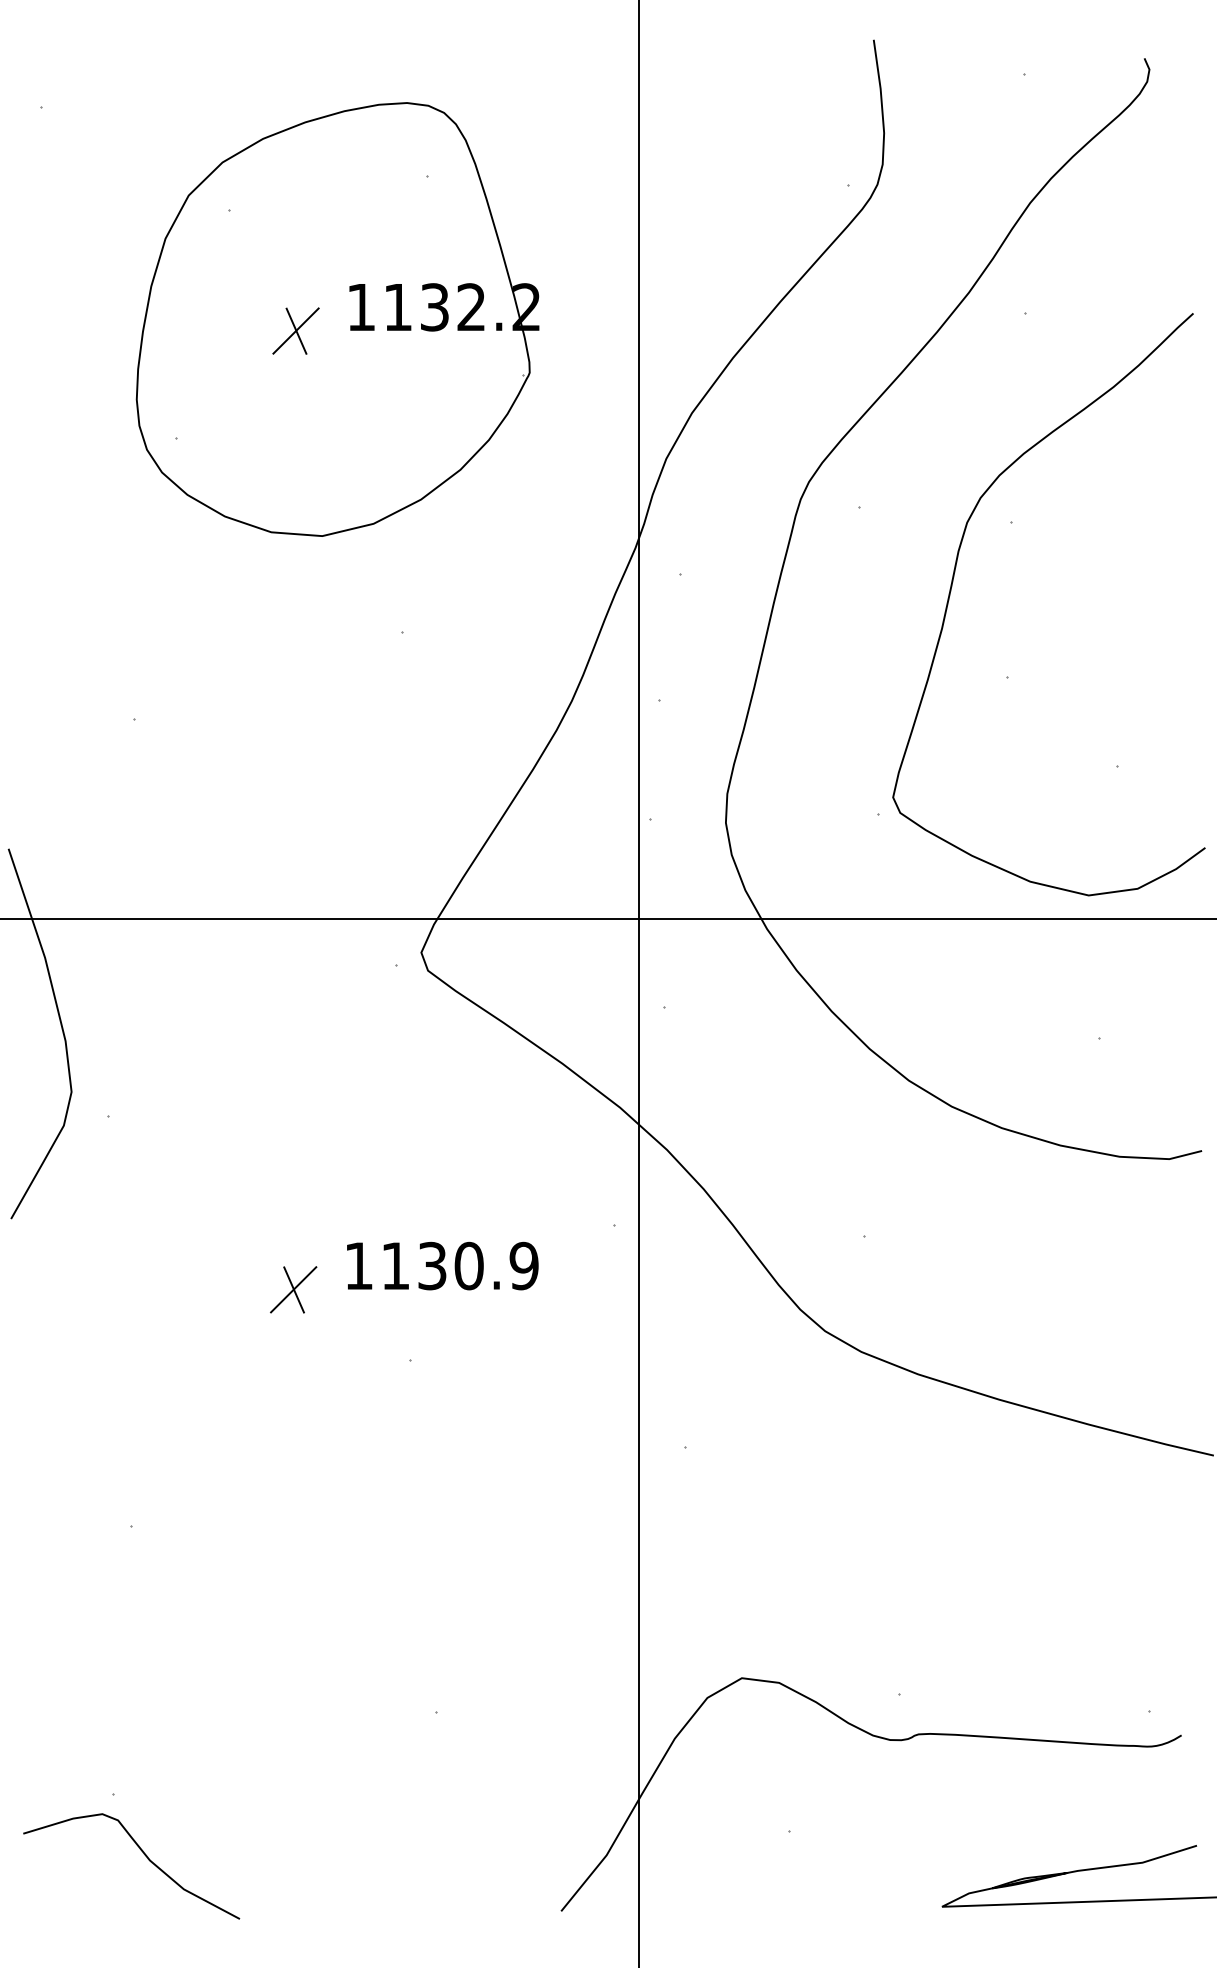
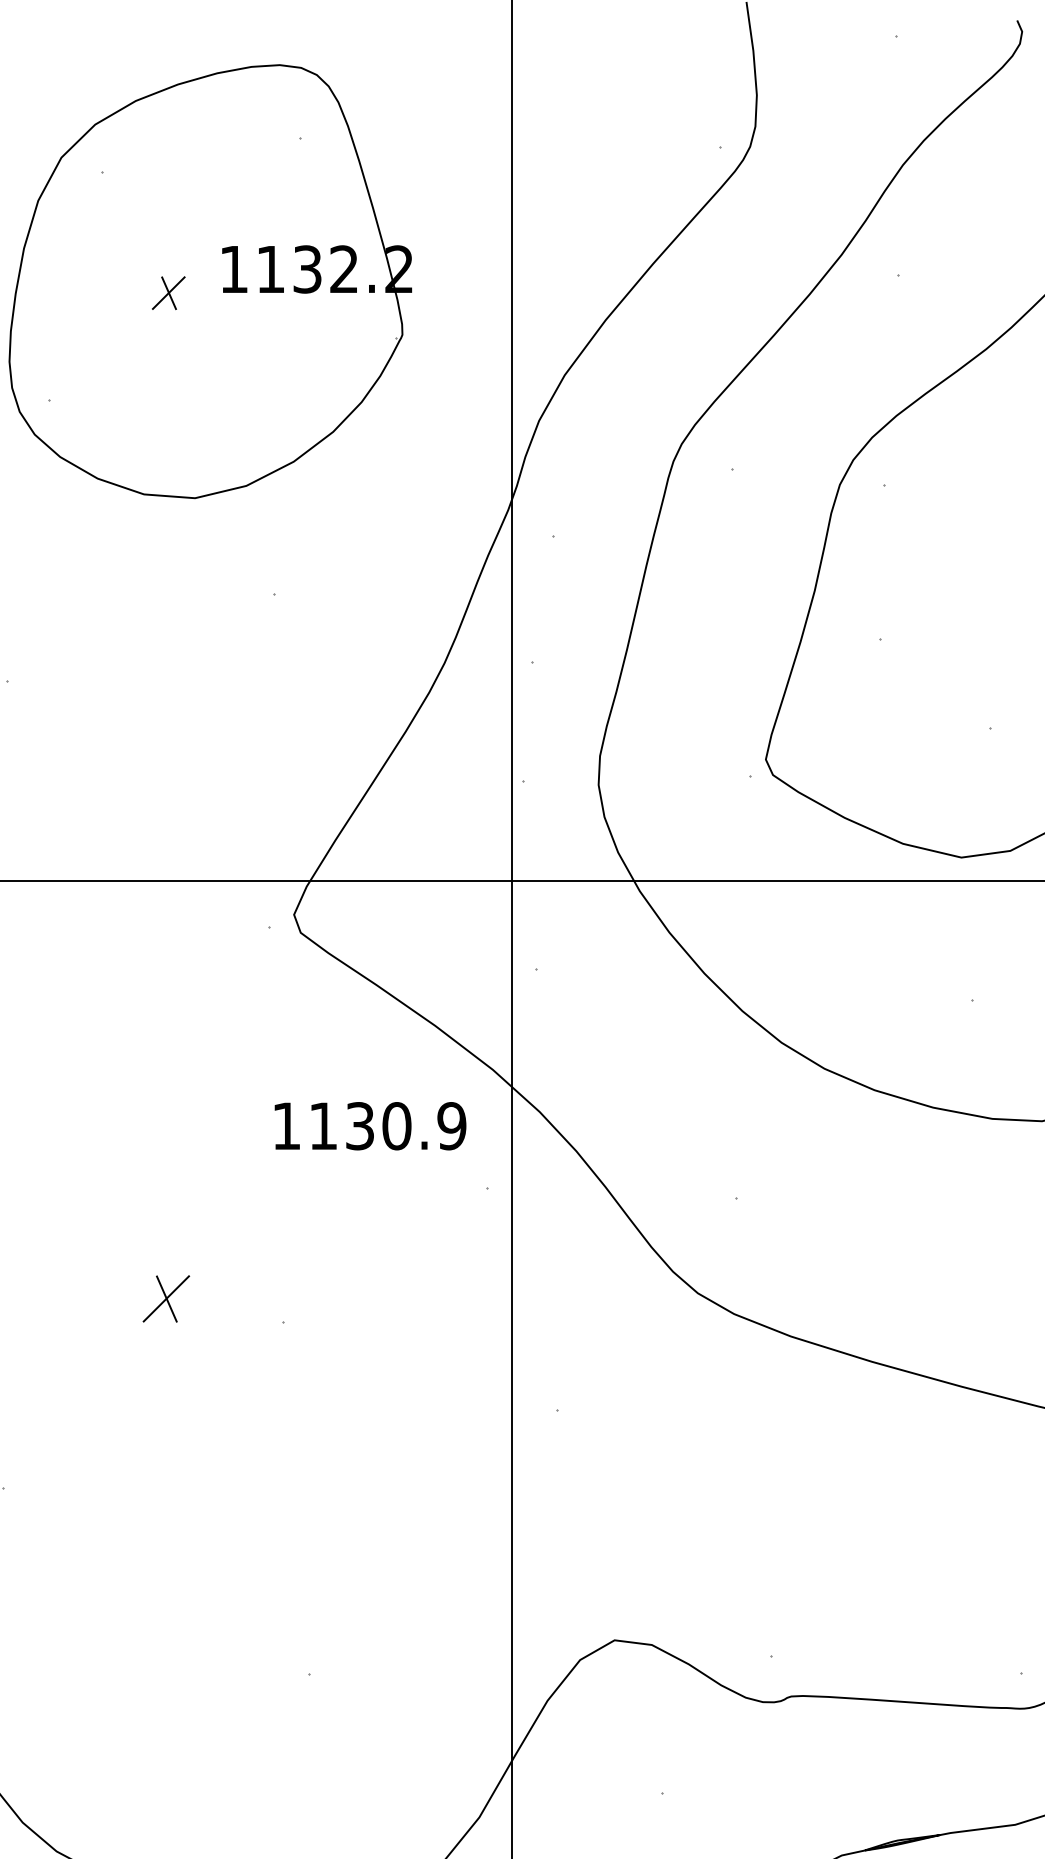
part: (295, 330) -> (168, 292), size x0.7
text: (442, 1265) -> (370, 1125), moved
part: (293, 1289) -> (166, 1298), moved

